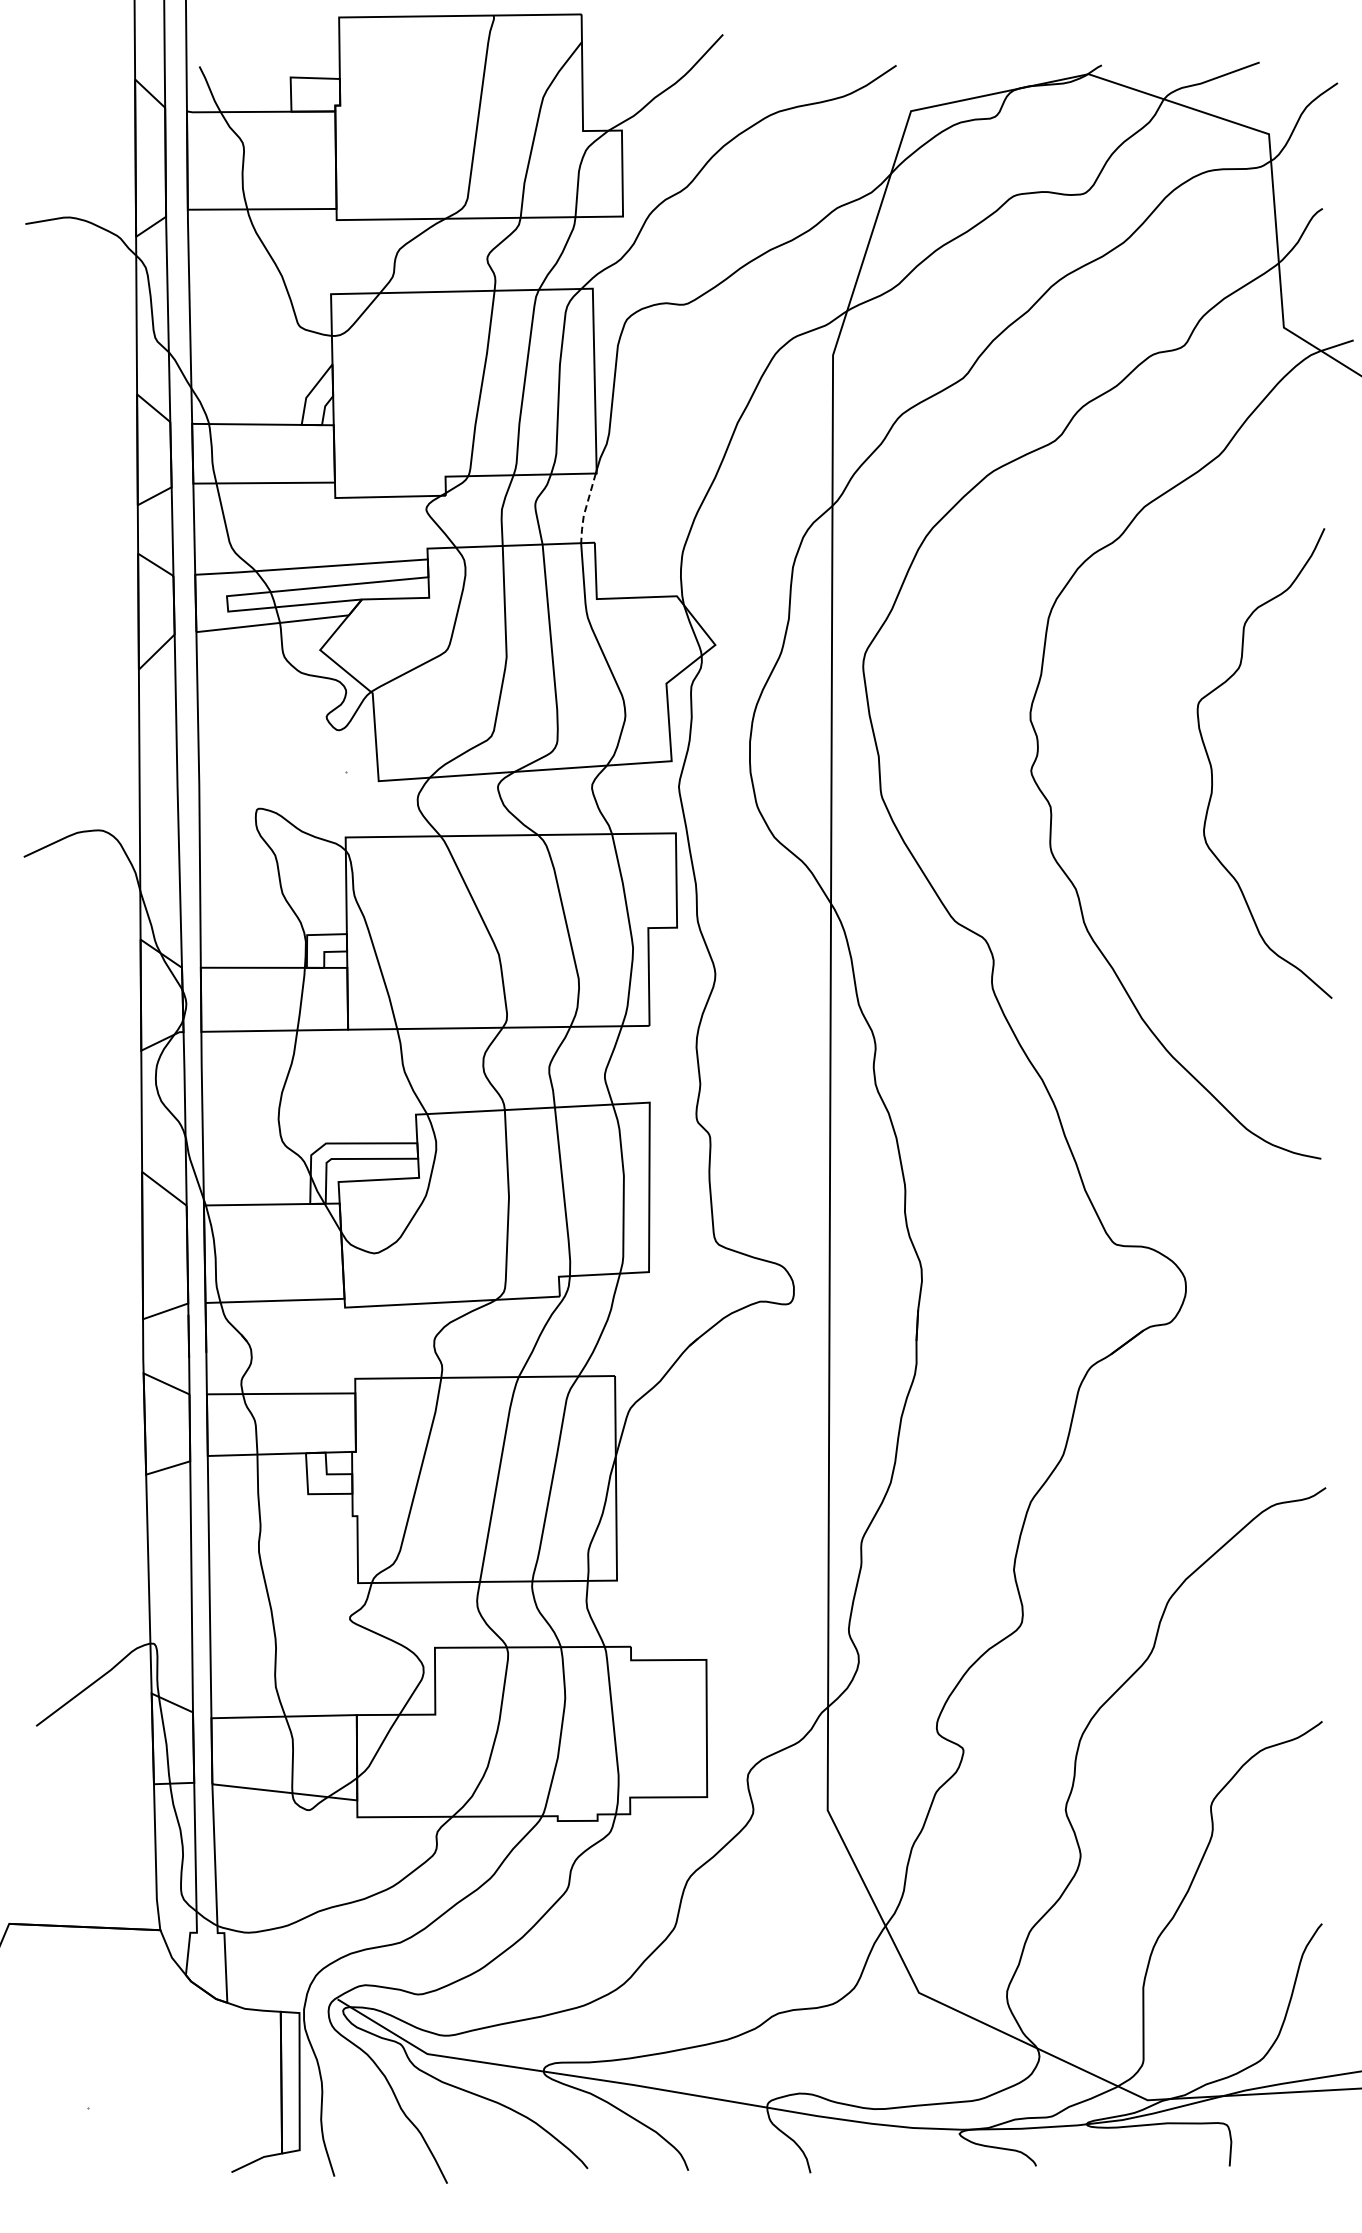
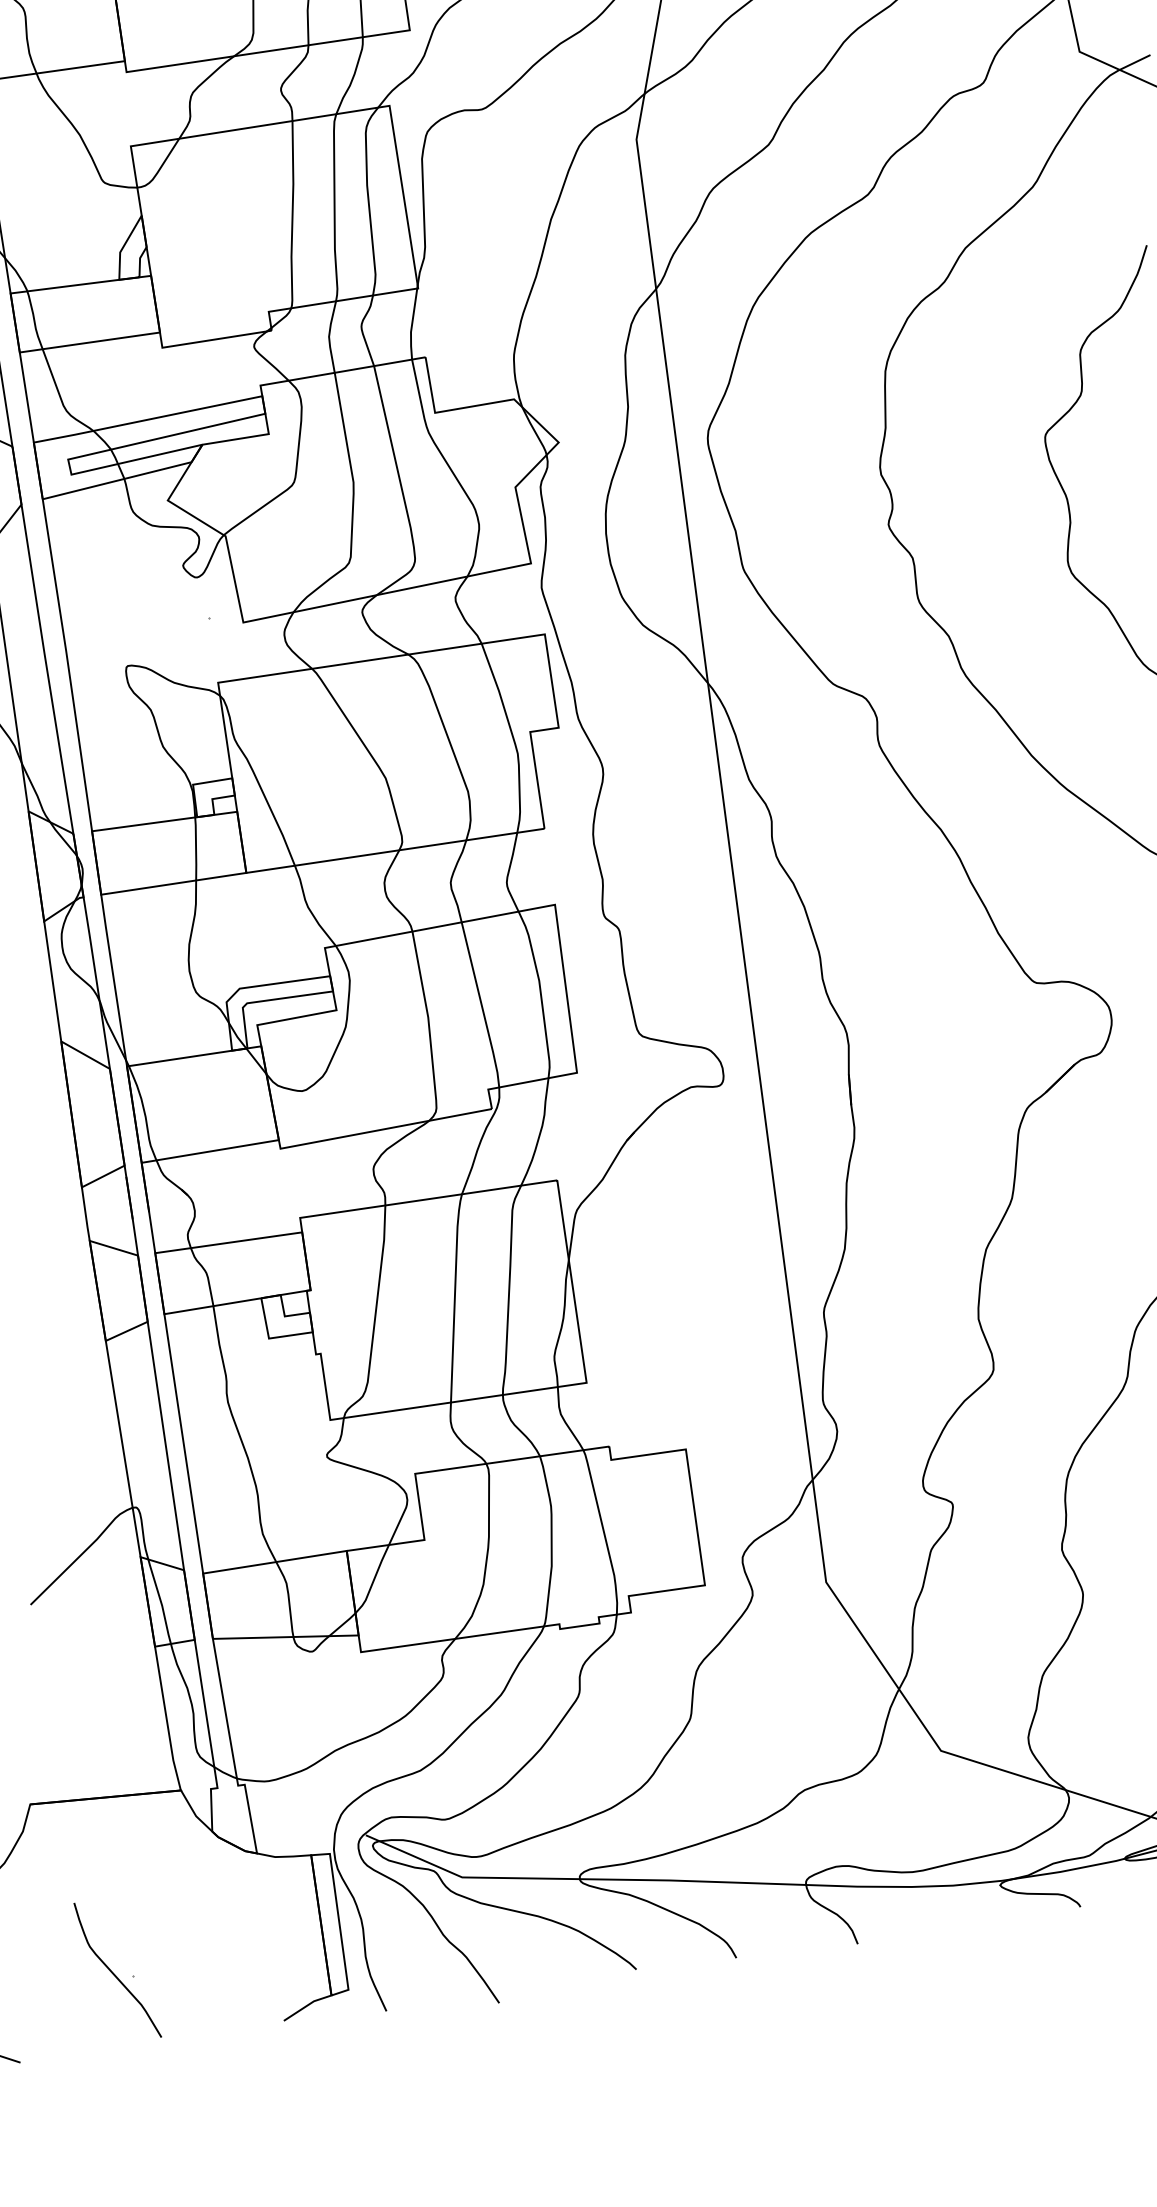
line: (585, 510) -> (412, 326), dashed -> solid
curve: (69, 2101) -> (113, 1972), added

